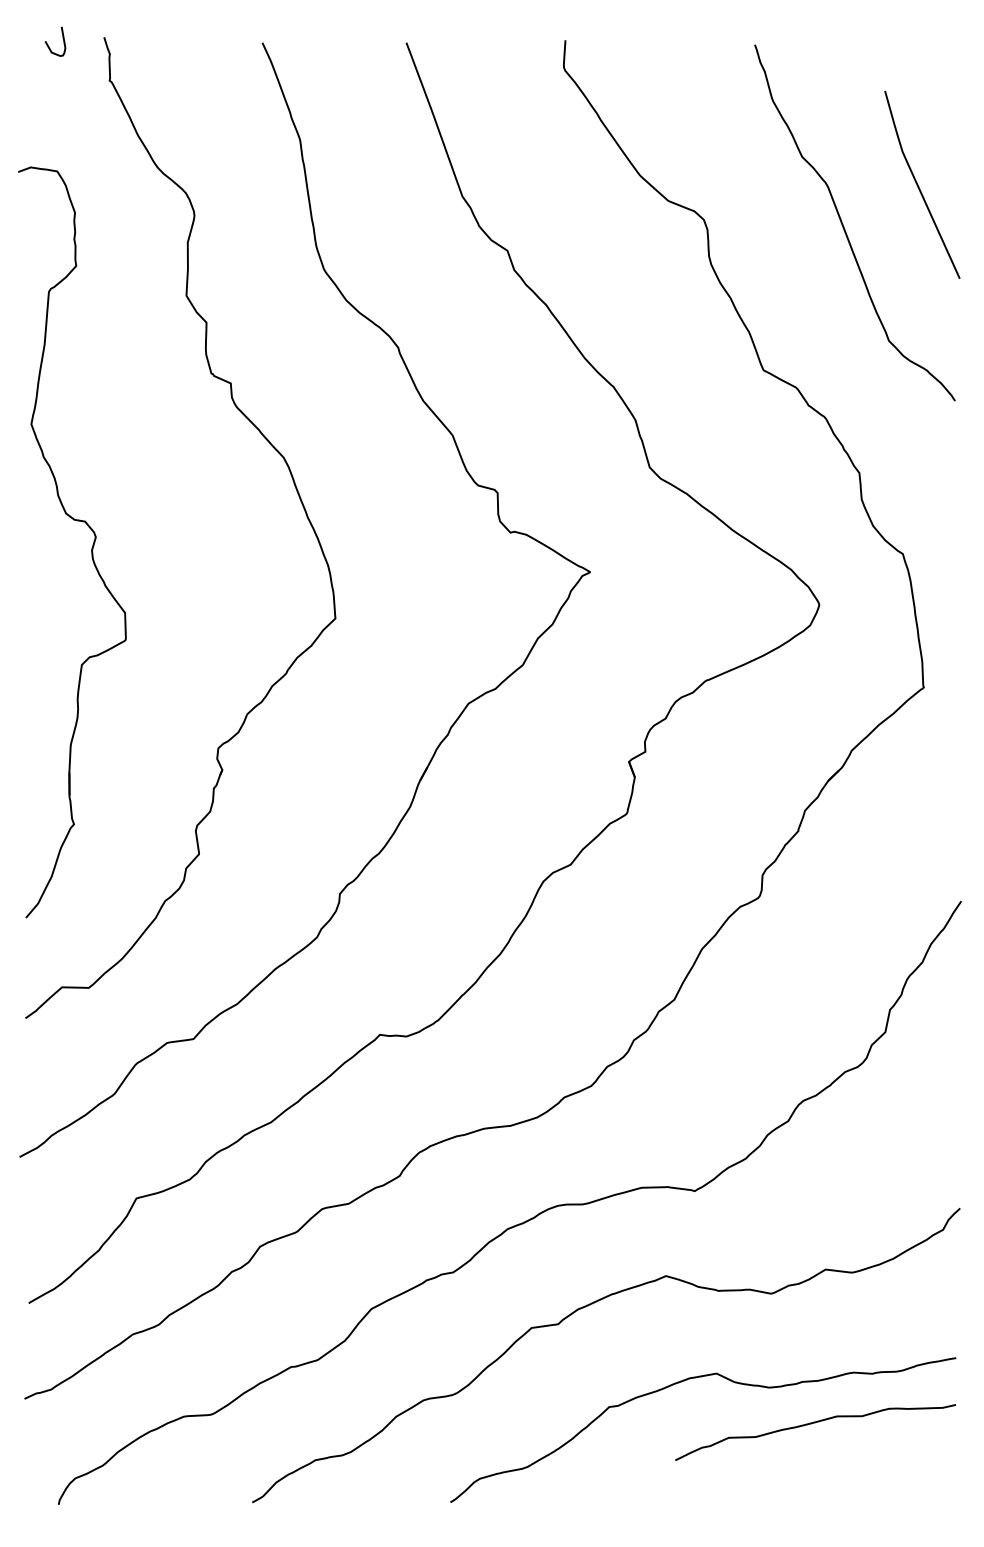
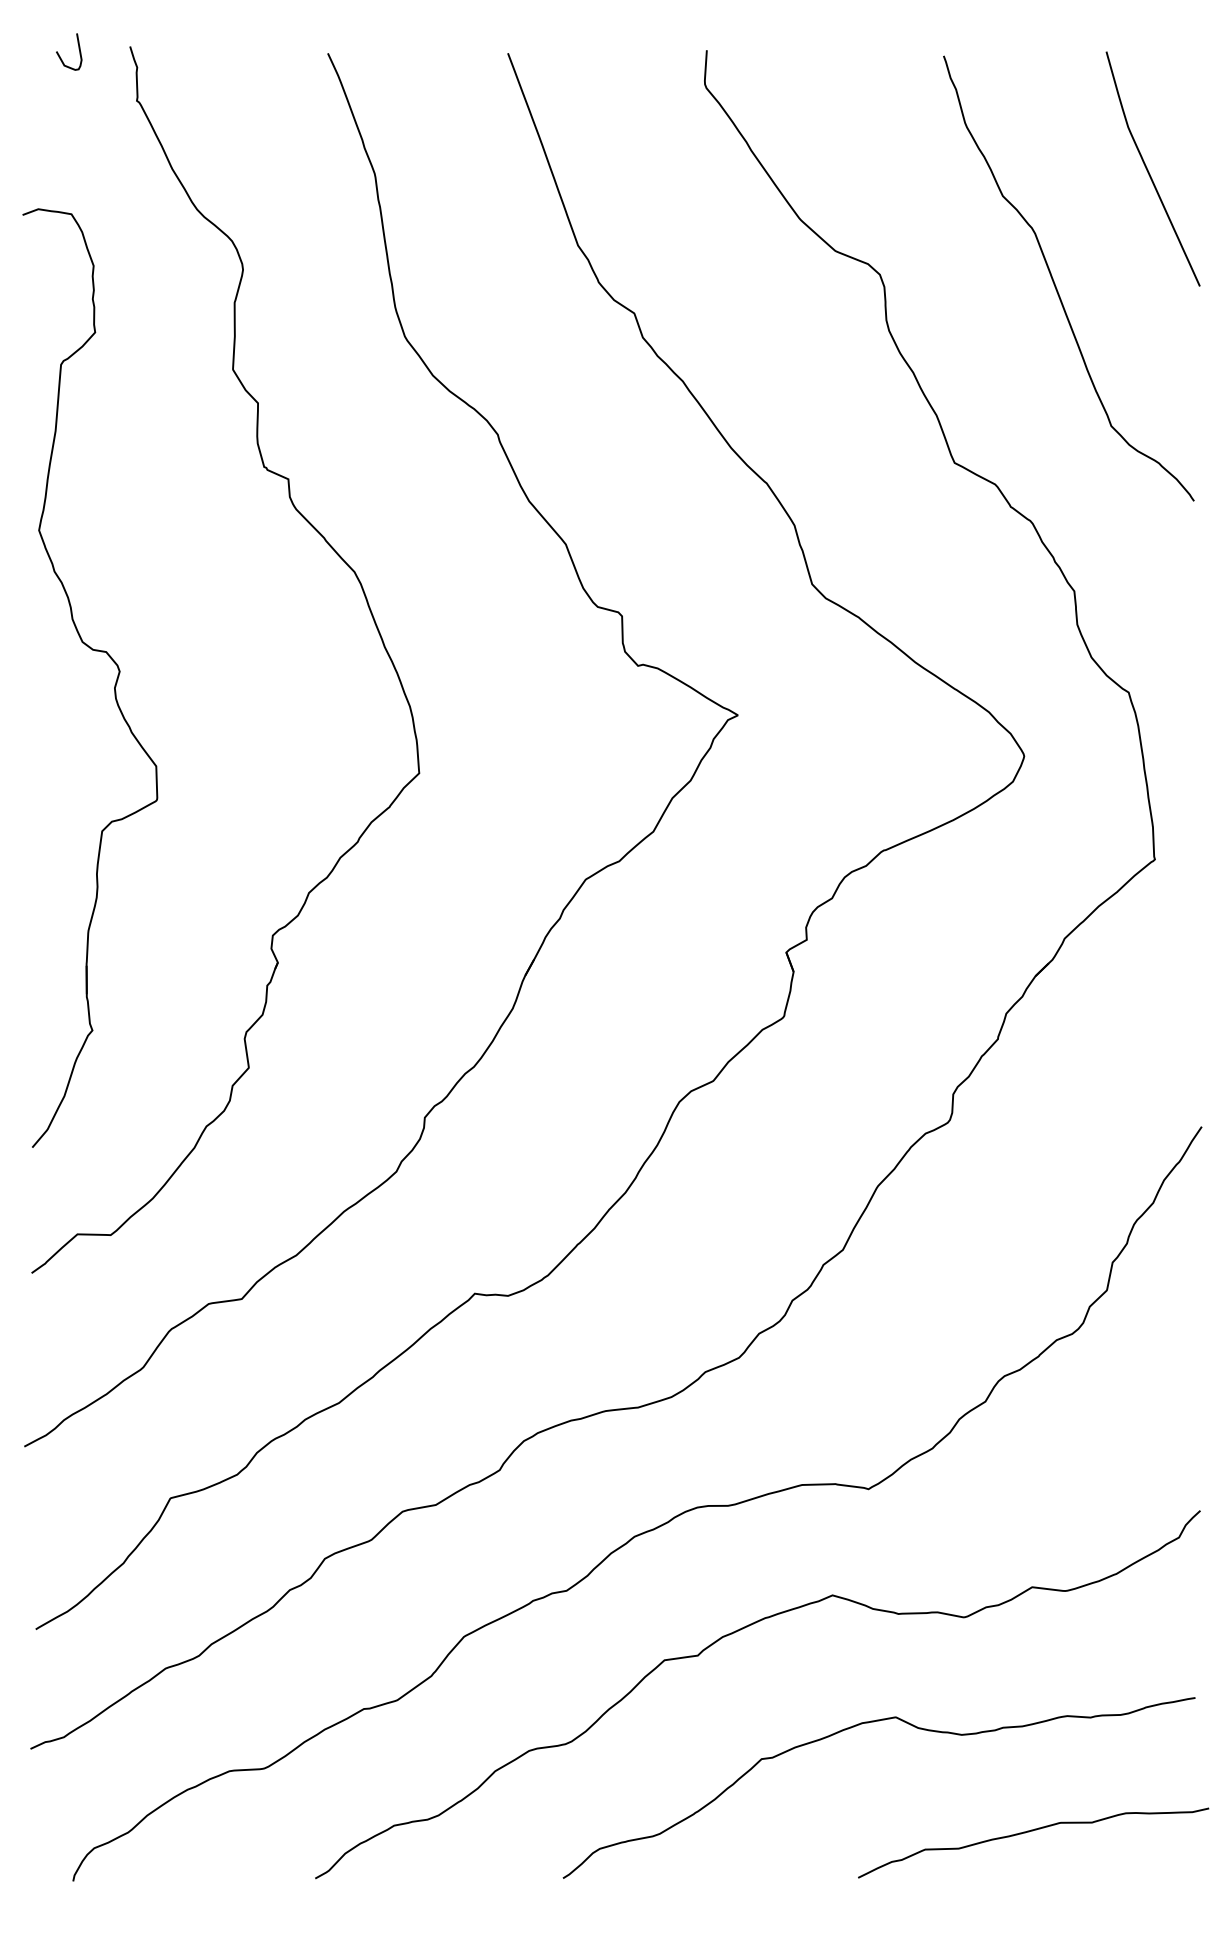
curve: (918, 185) -> (1148, 169), moved
curve: (812, 1424) -> (1029, 1832), moved

